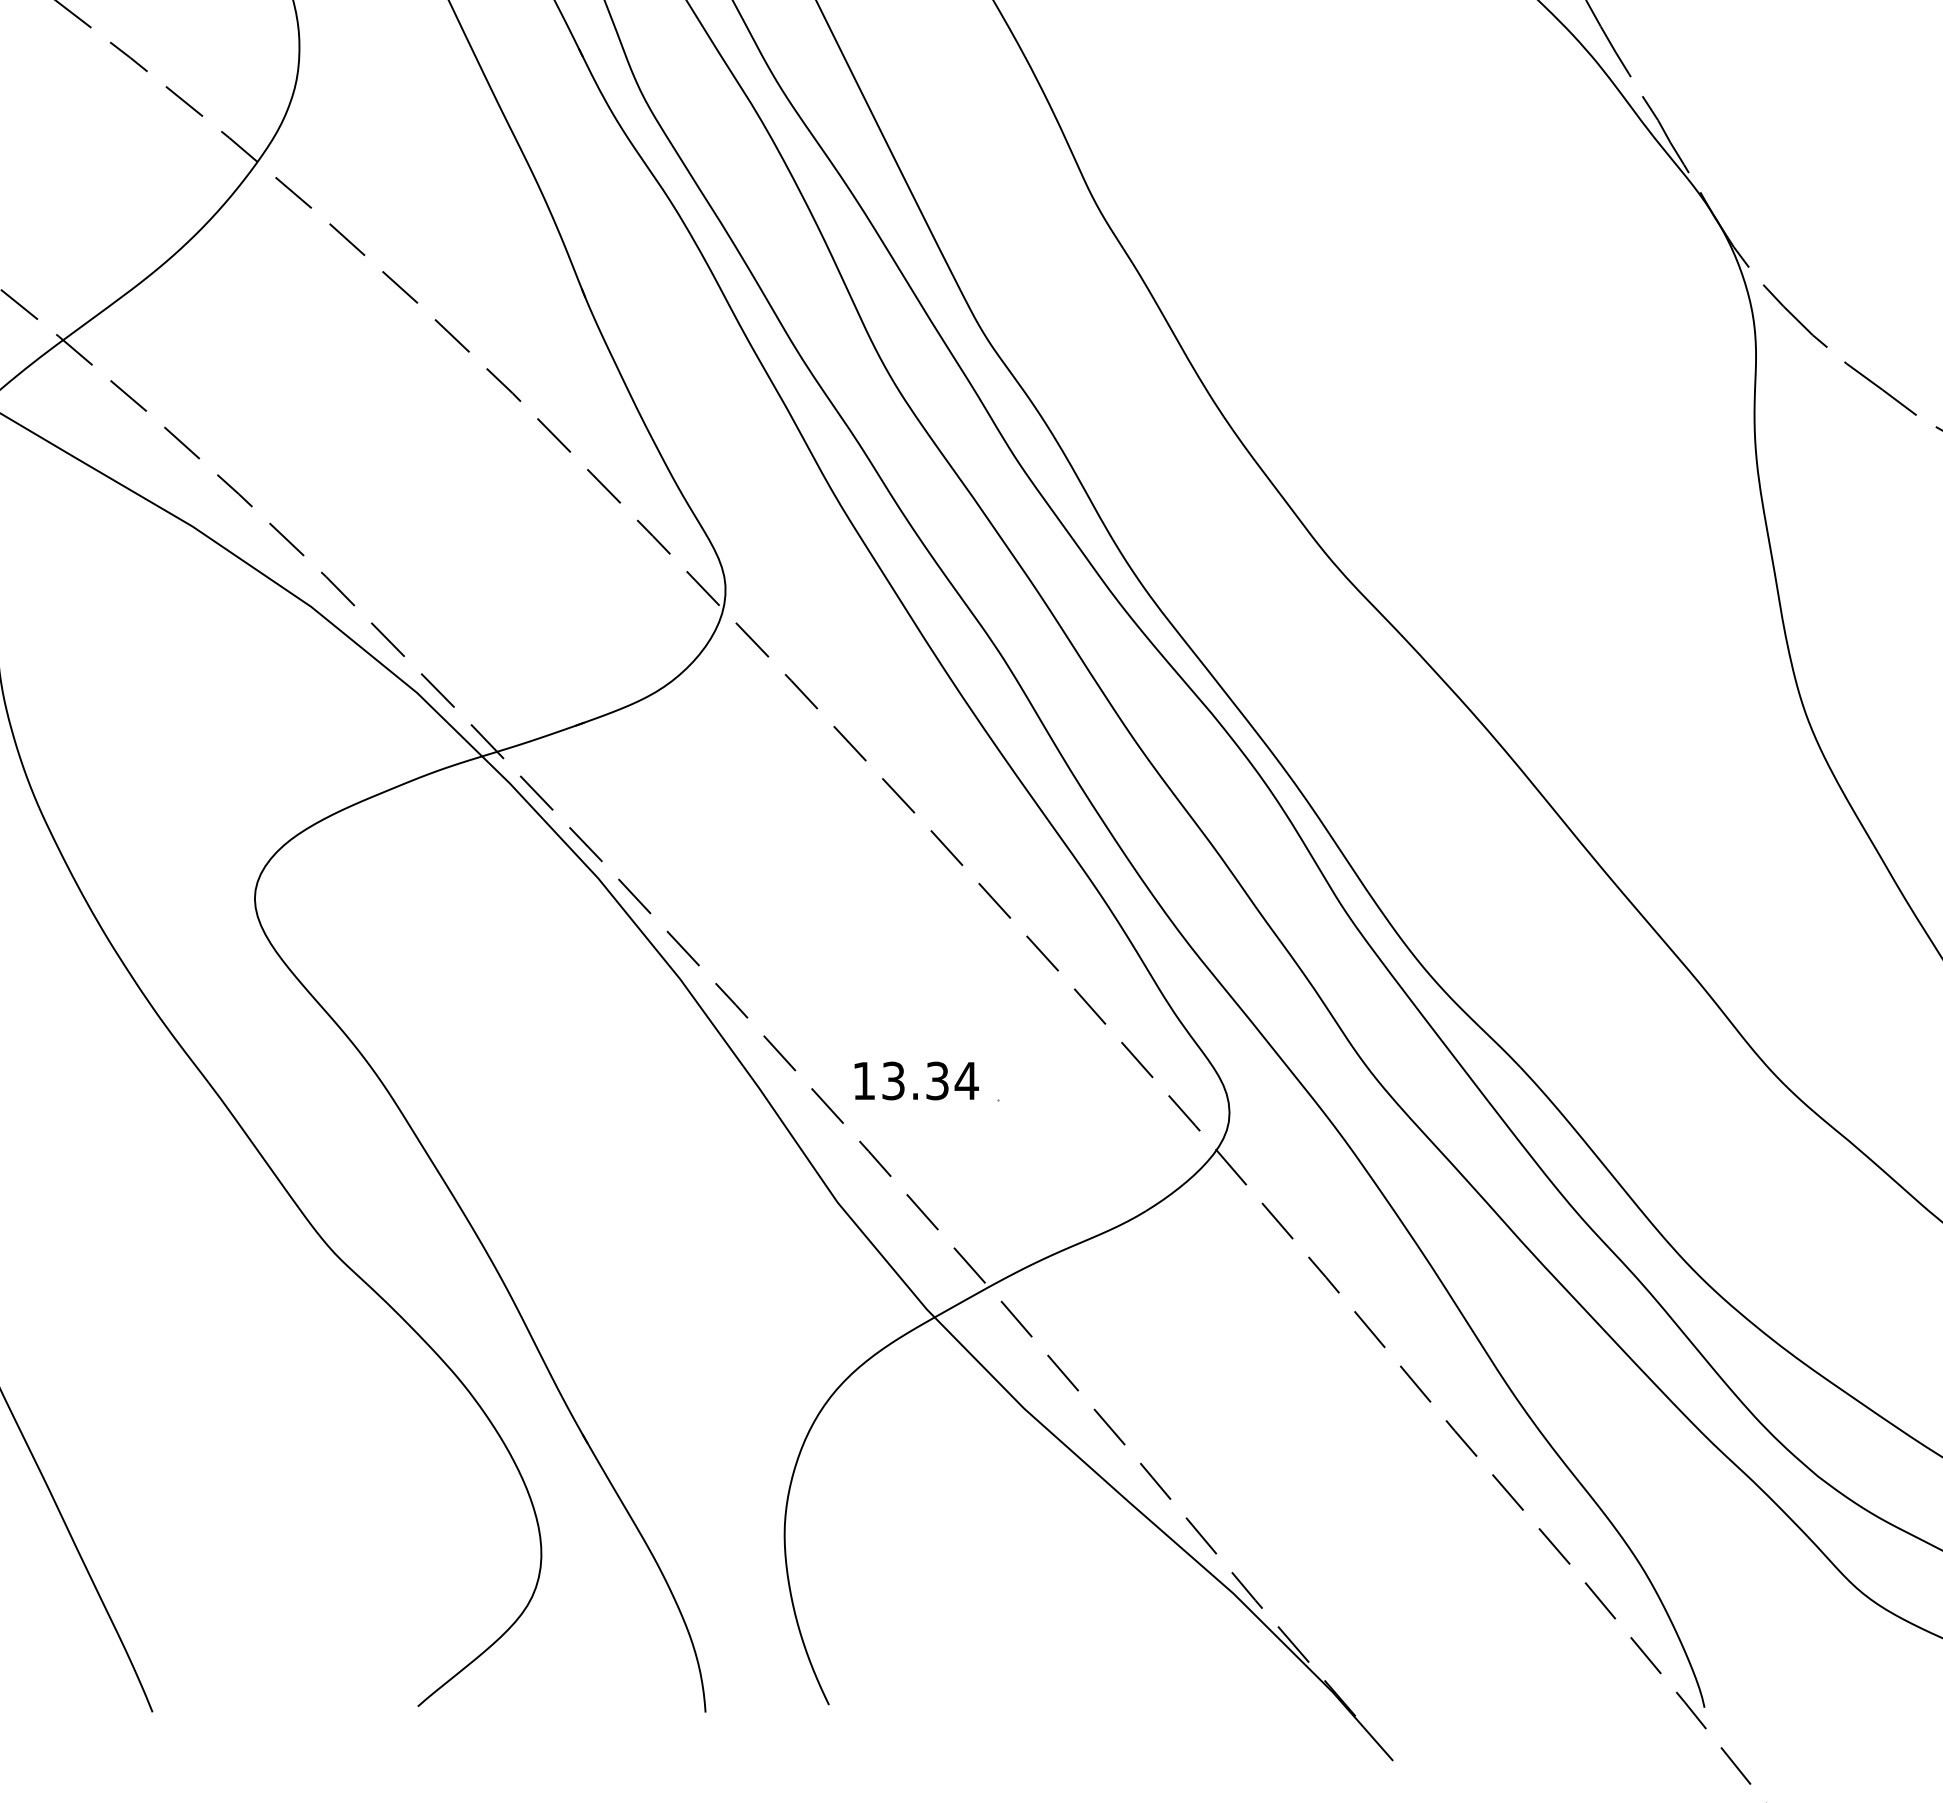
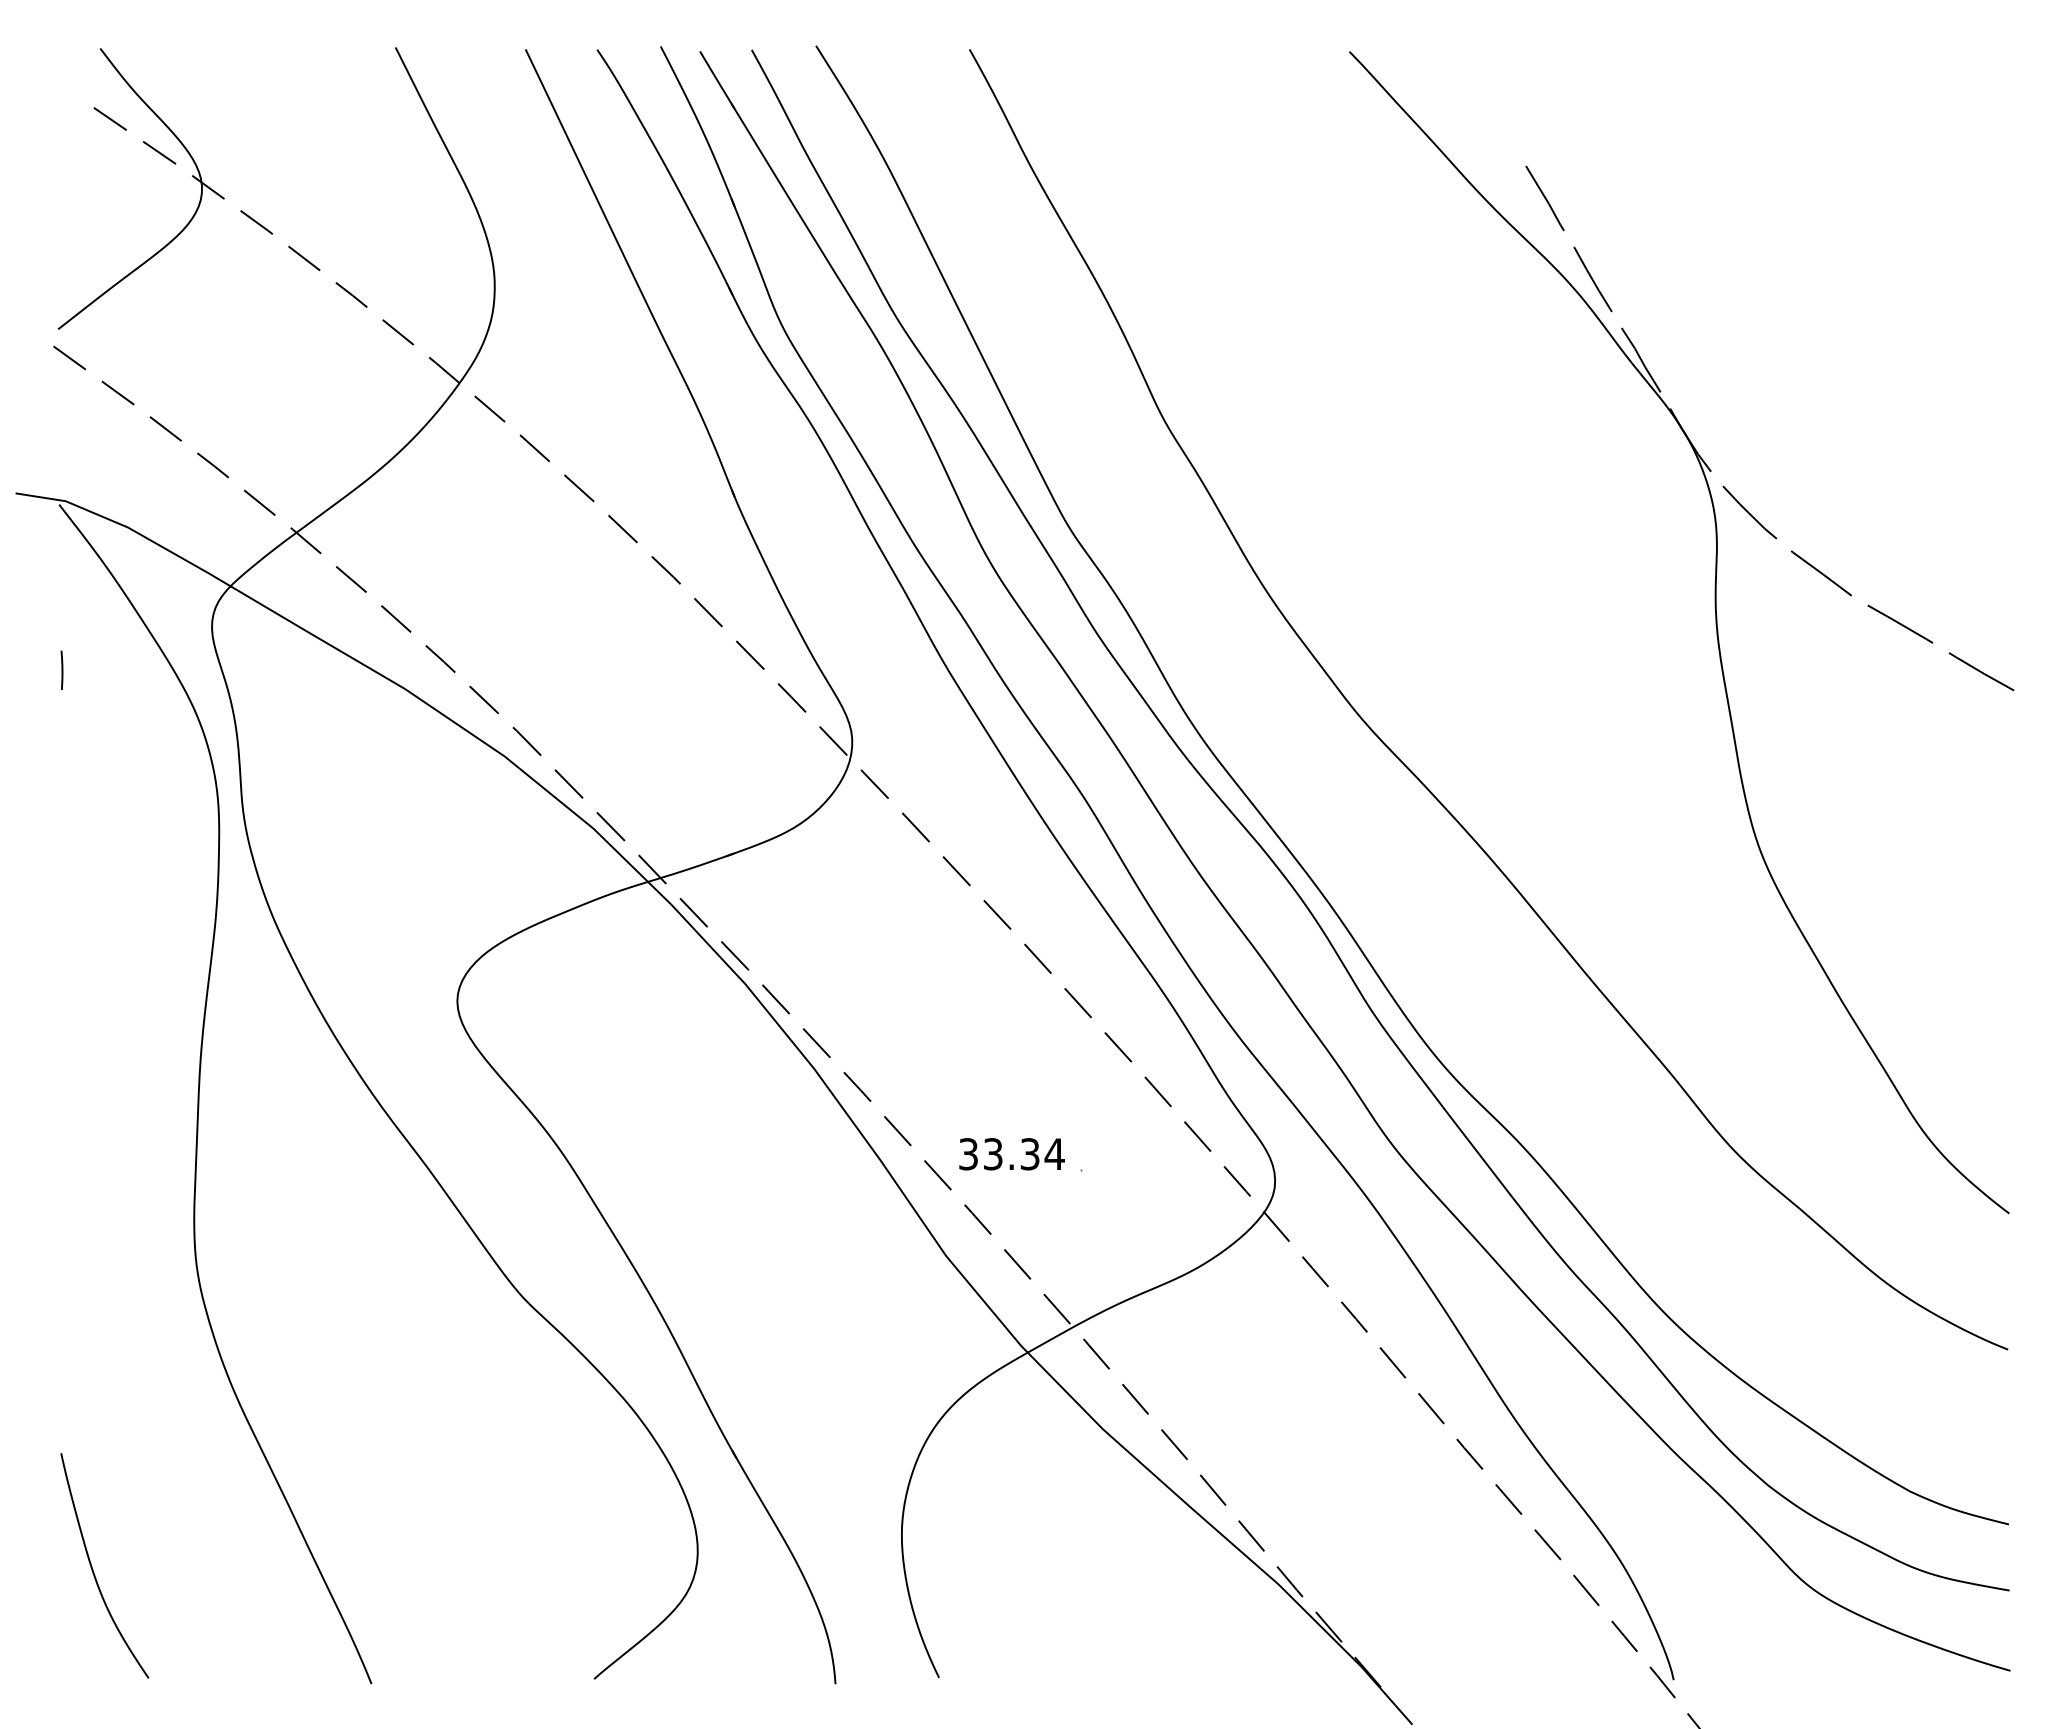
text: (864, 1081) -> (968, 1154), 13.34 -> 33.34

